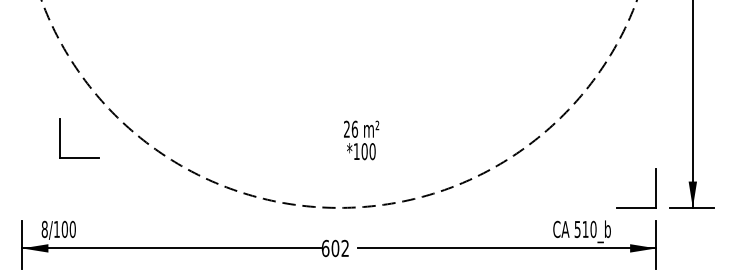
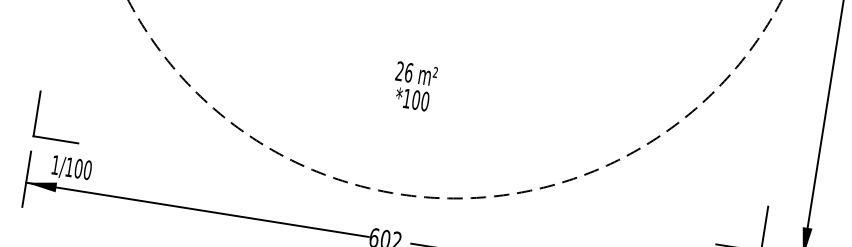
part: (60, 138) -> (37, 114), moved
text: (361, 140) -> (414, 86), moved
text: (44, 229) -> (55, 165), 8/100 -> 1/100

